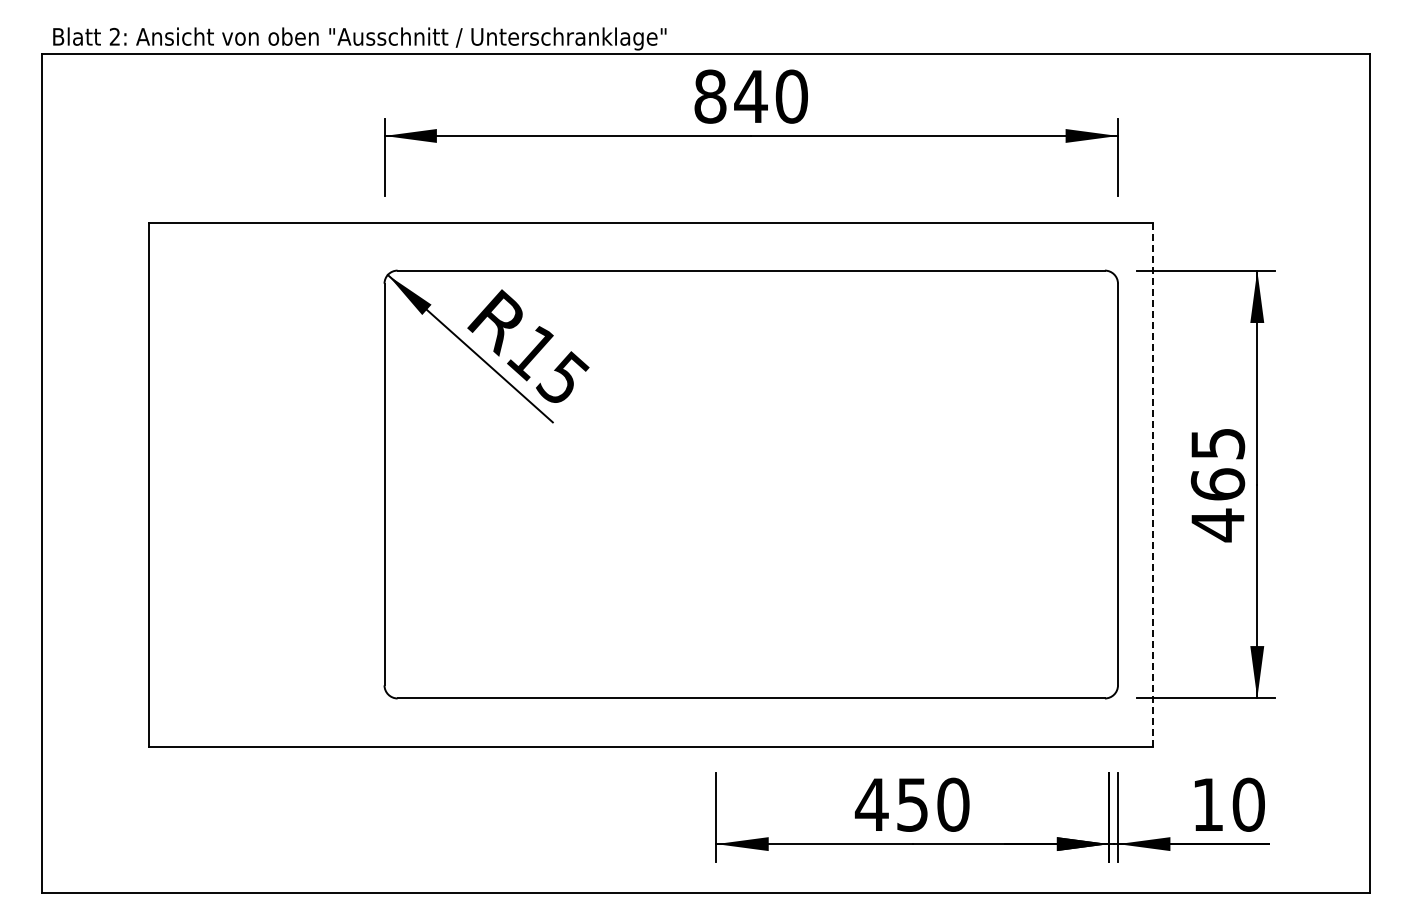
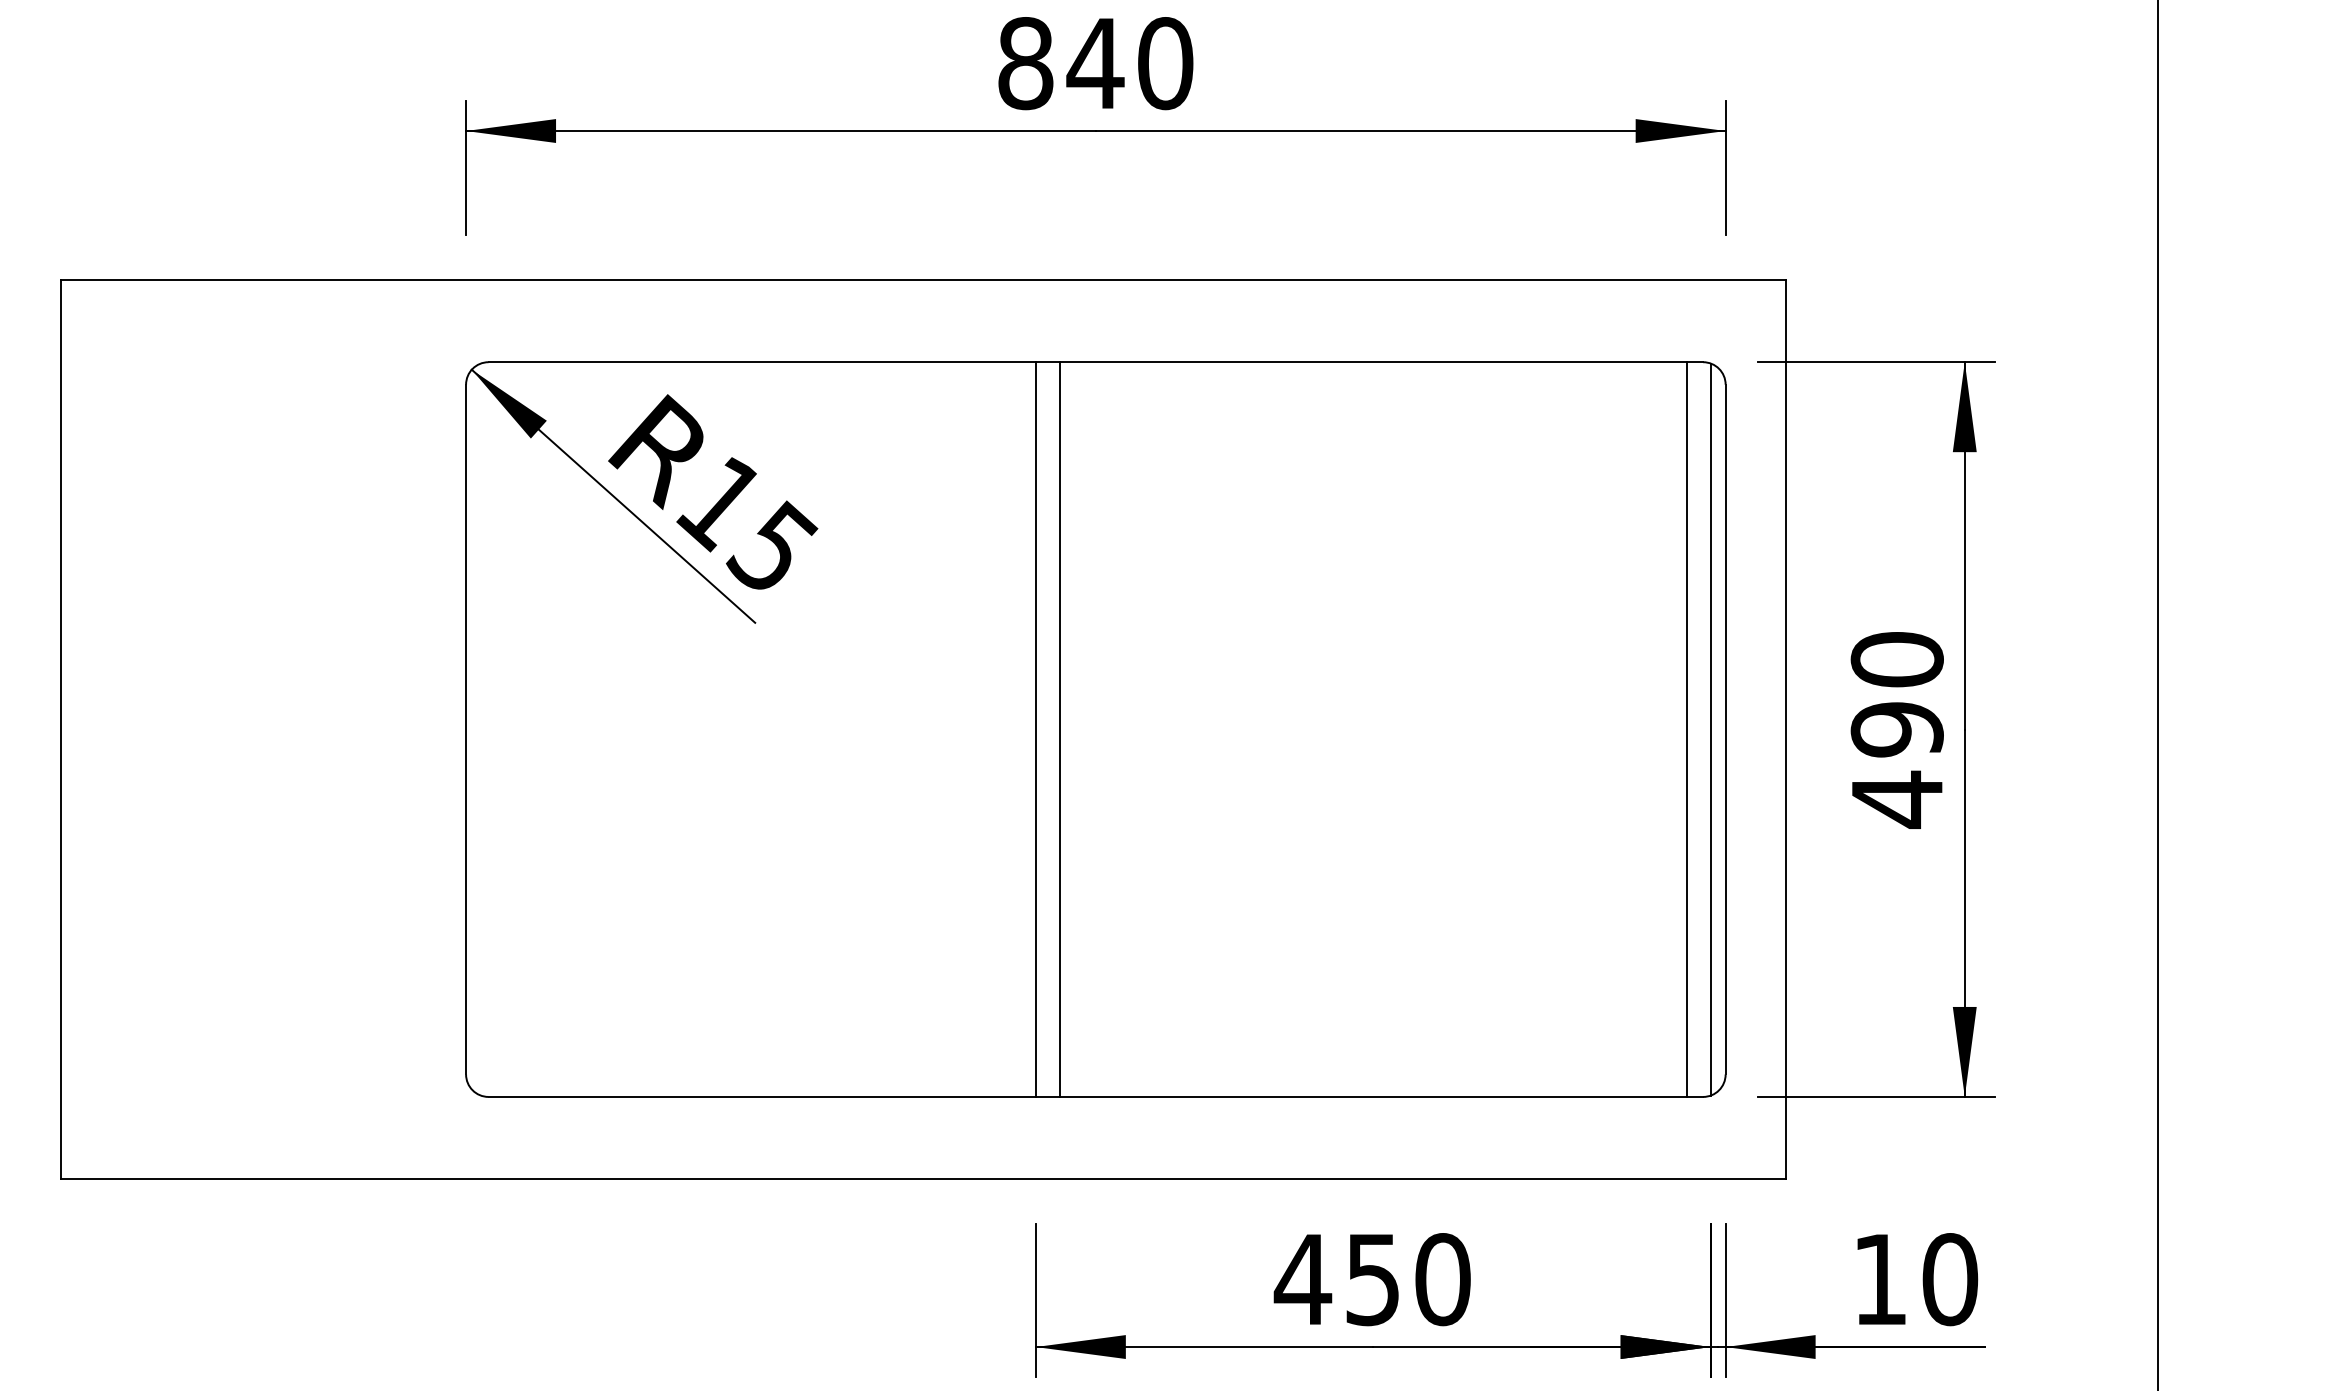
text: (1217, 463) -> (1896, 693), 465 -> 490
line: (716, 484) -> (1036, 729), added
line: (730, 484) -> (1060, 729), added
line: (1095, 484) -> (1686, 729), added
line: (1109, 484) -> (1711, 729), added
line: (1152, 484) -> (1784, 729), dashed -> solid

